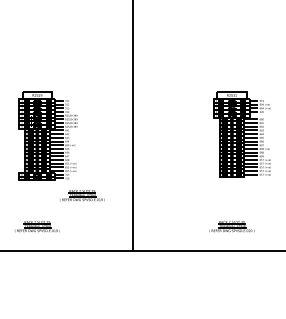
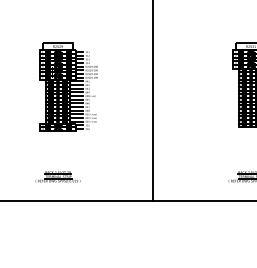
part: (82, 195) -> (102, 145), removed

